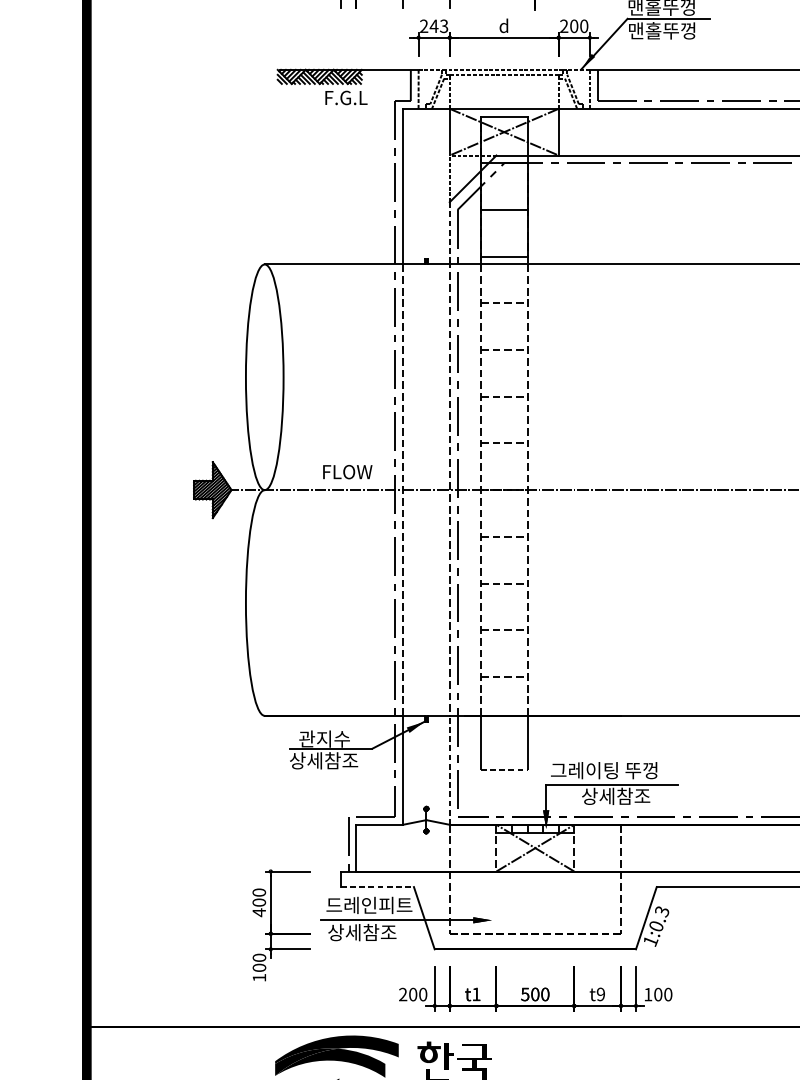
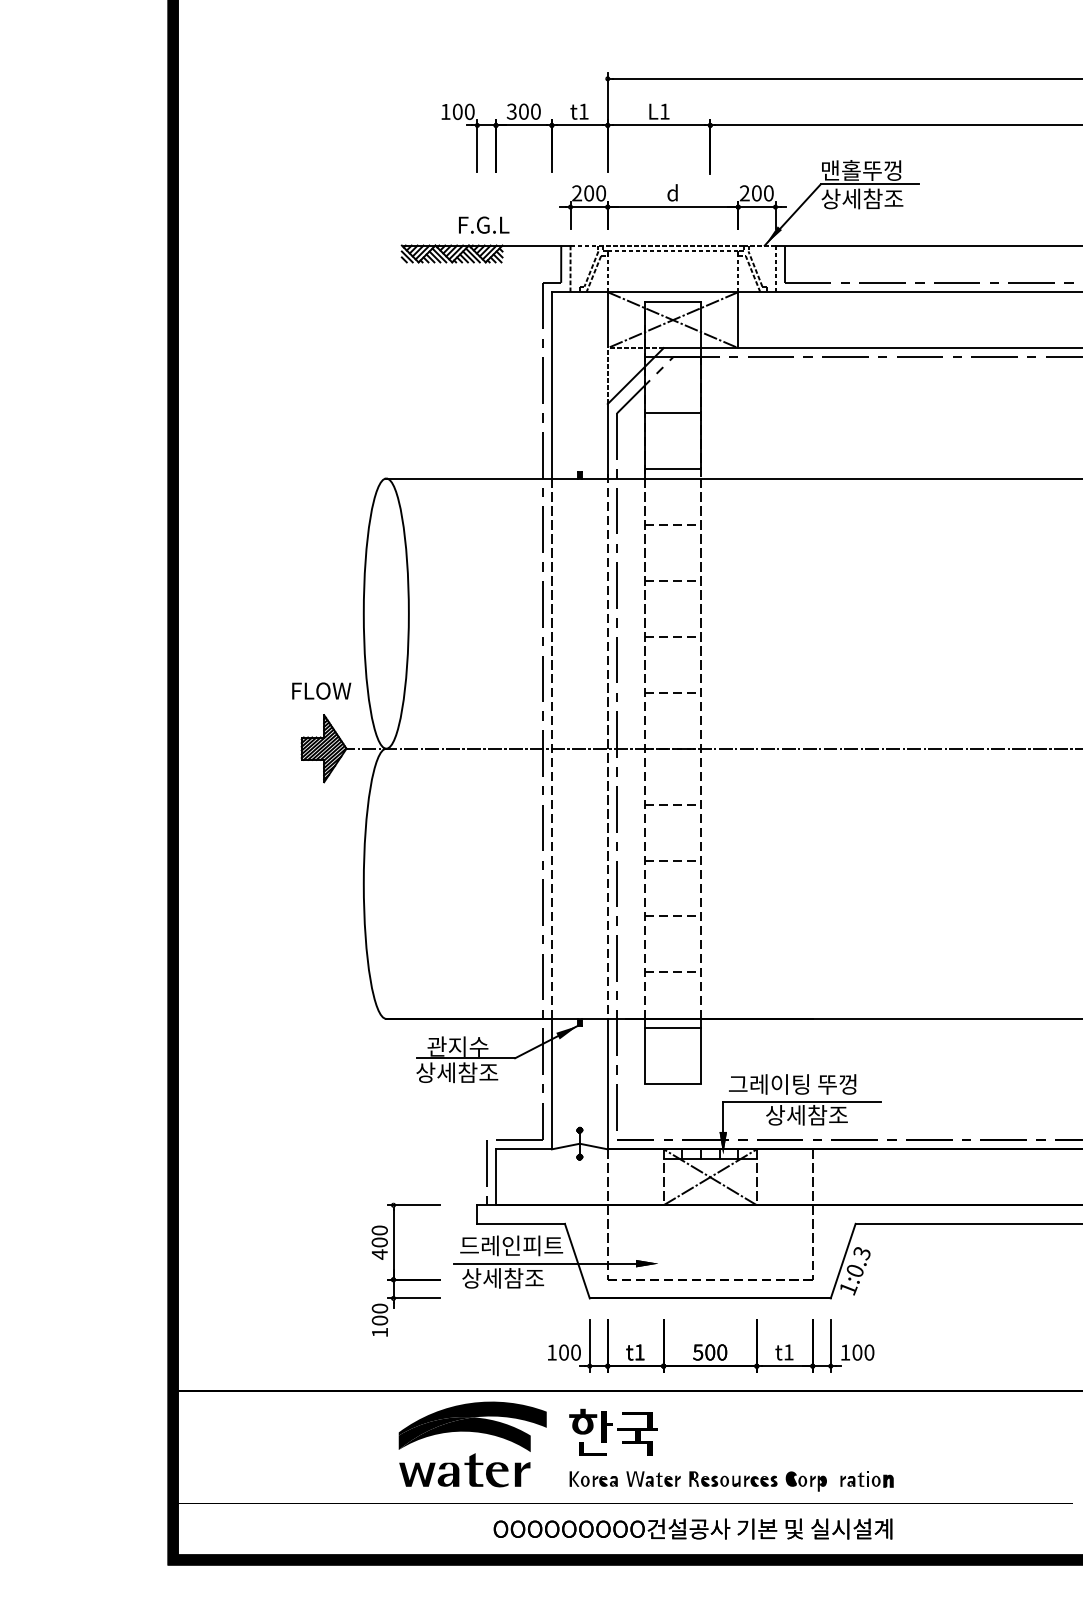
text: (438, 26) -> (594, 193), 243 -> 200
text: (662, 30) -> (862, 198), 맨홀뚜껑 -> 상세참조
text: (346, 97) -> (484, 224), moved
line: (449, 233) -> (607, 441), dashed -> solid
text: (347, 471) -> (321, 690), moved
line: (503, 723) -> (672, 1028), added
line: (449, 769) -> (607, 1083), dashed -> solid
line: (504, 770) -> (673, 1084), dashed -> solid
line: (377, 886) -> (521, 1223), dashed -> solid
text: (402, 994) -> (551, 1352), 200 -> 100
text: (600, 994) -> (788, 1352), t9 -> t1

